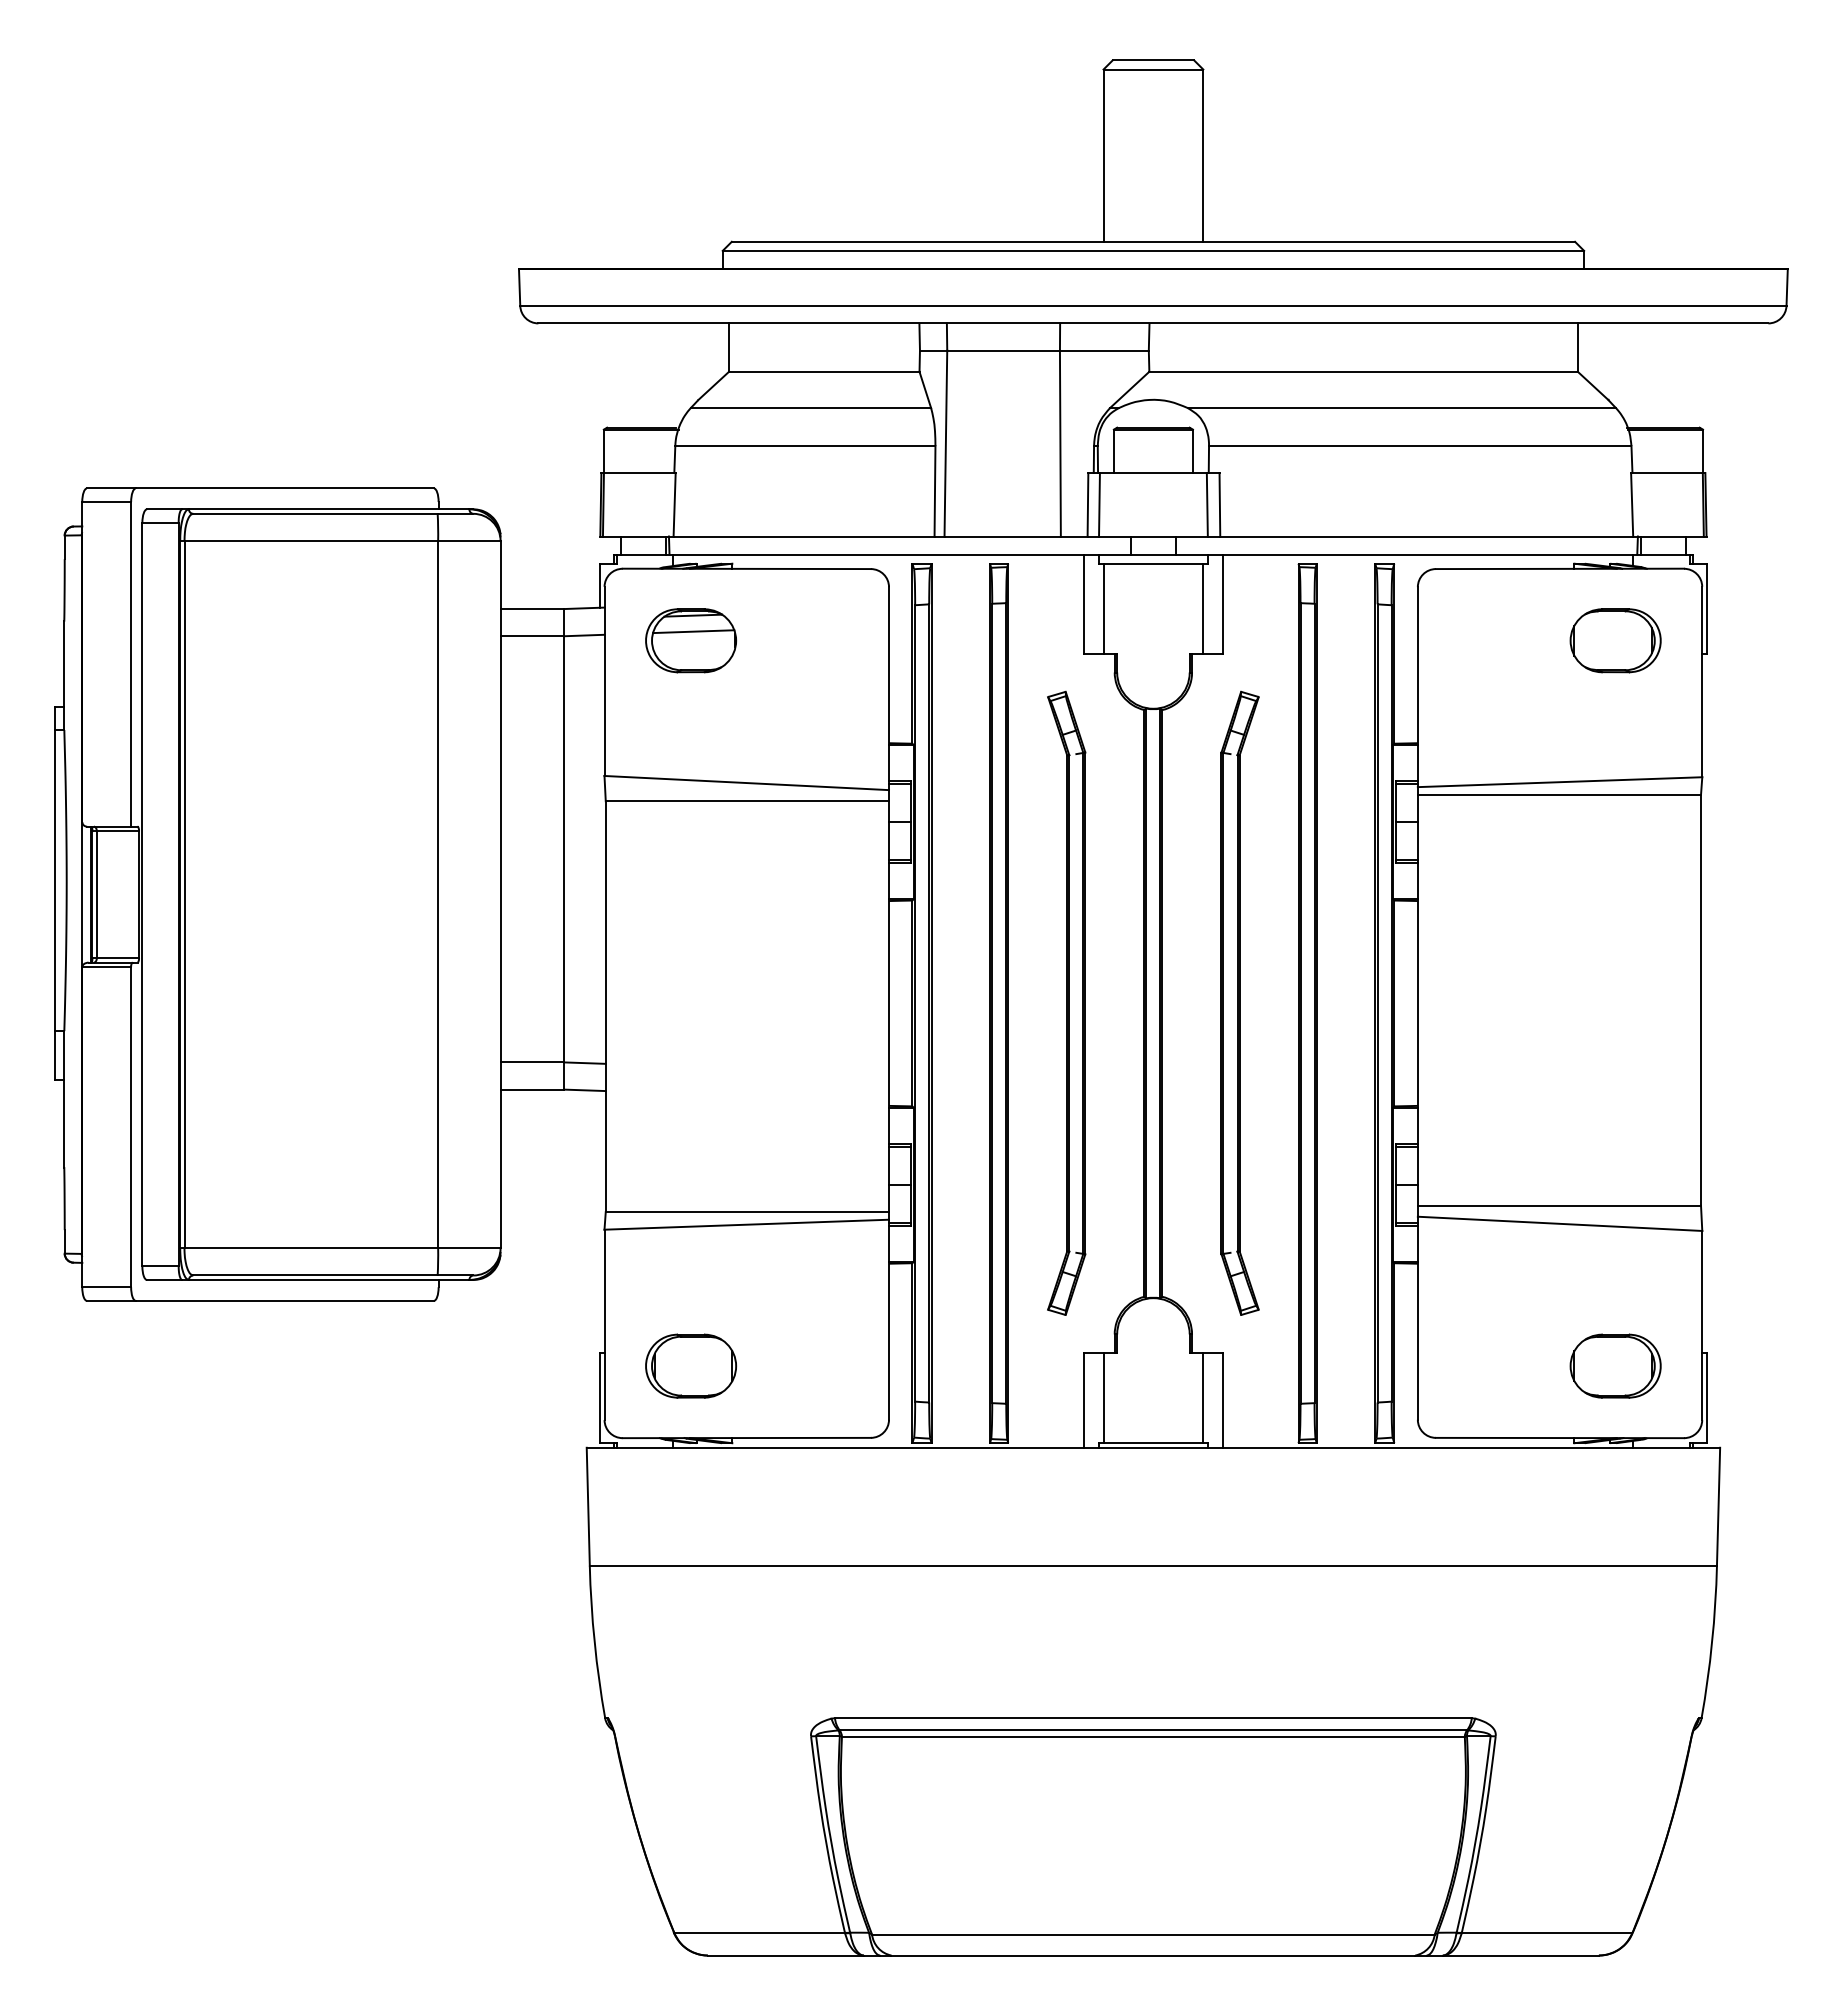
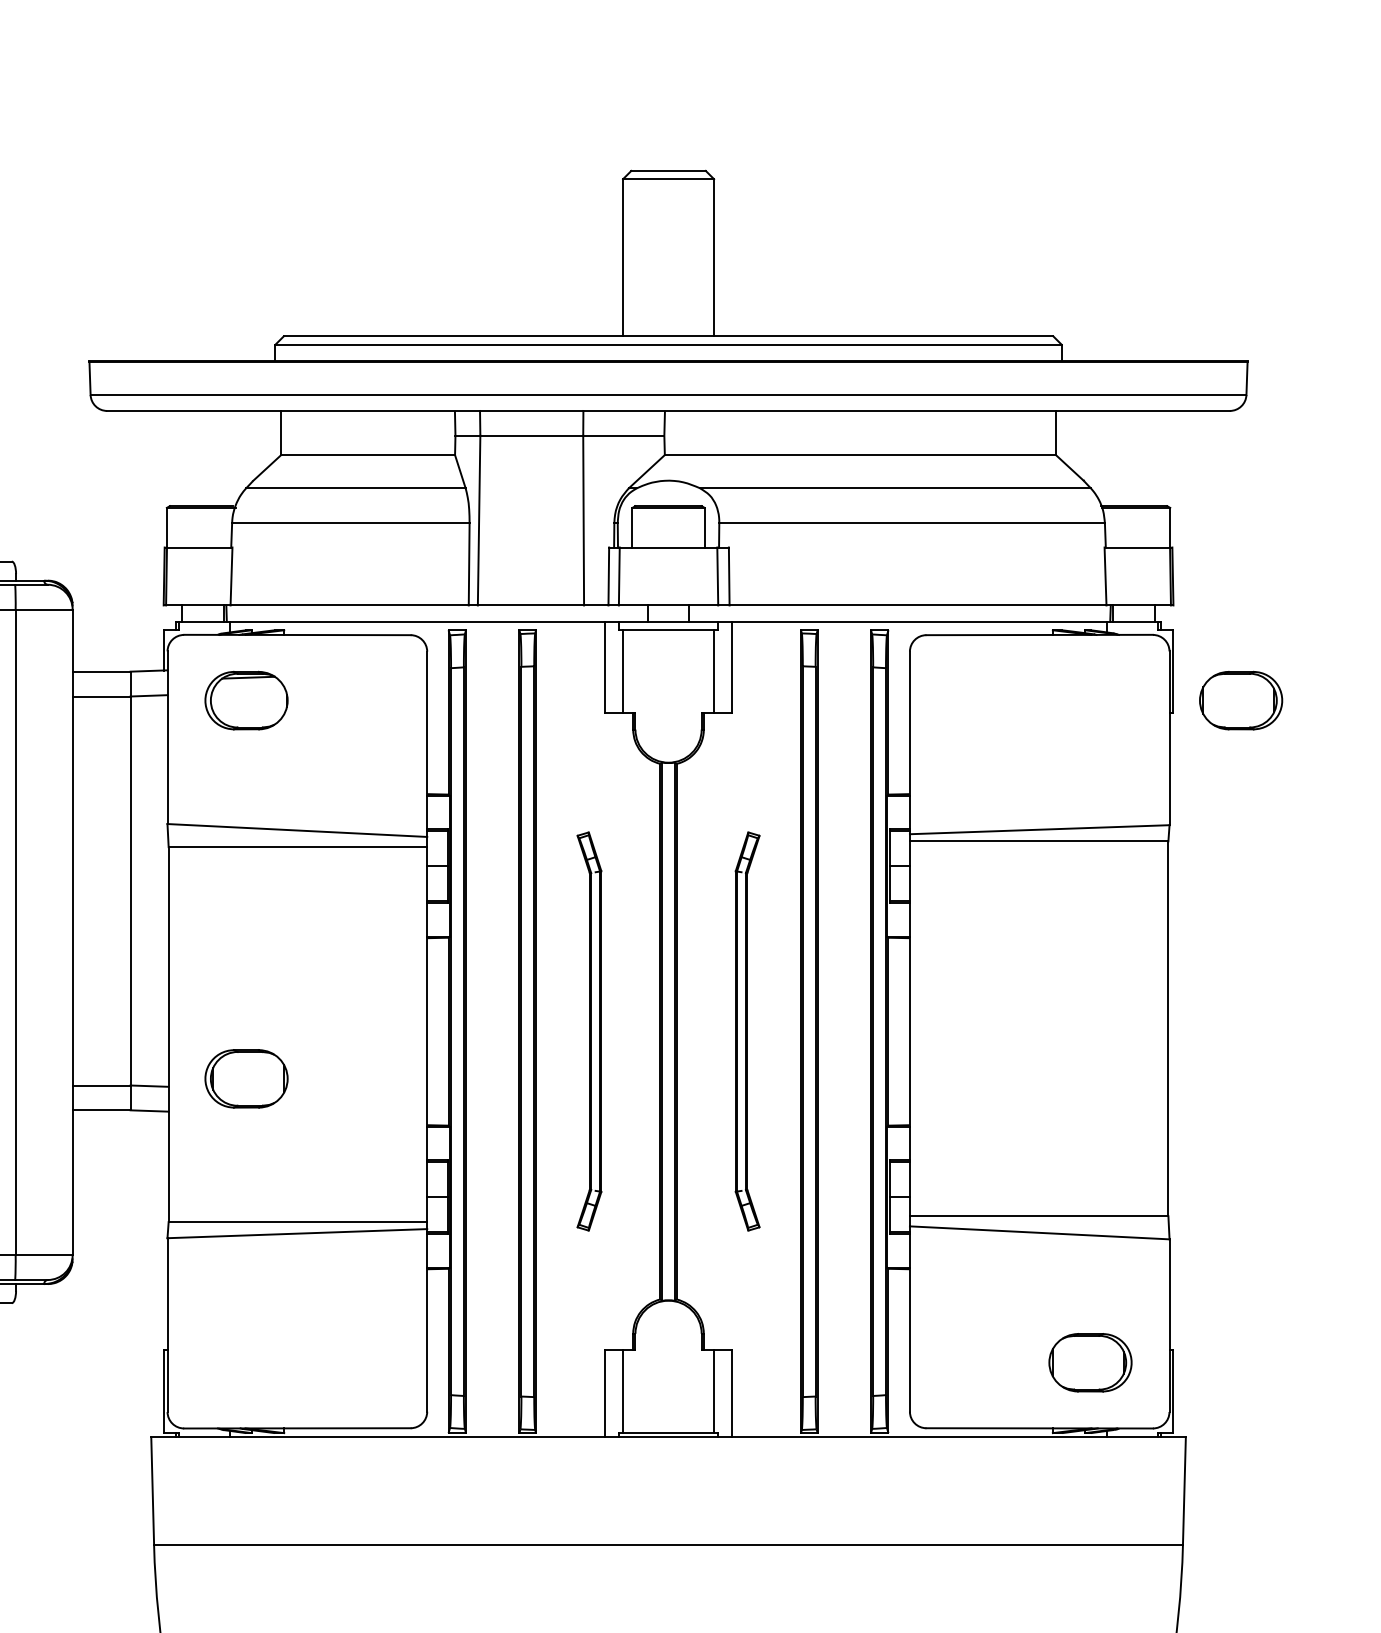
line: (693, 631) -> (248, 692), removed
part: (1615, 640) -> (1240, 700), moved
part: (1066, 1002) -> (589, 1030), size x0.7
part: (1239, 1002) -> (747, 1030), size x0.7
part: (690, 1365) -> (246, 1078), moved

